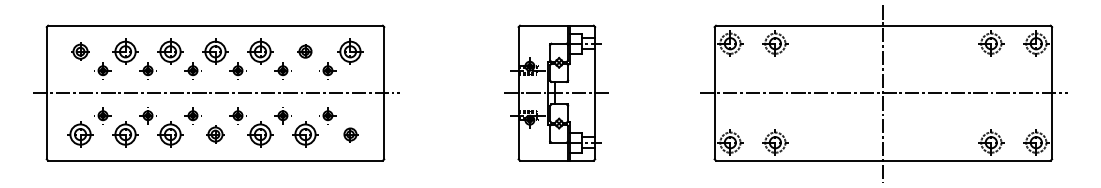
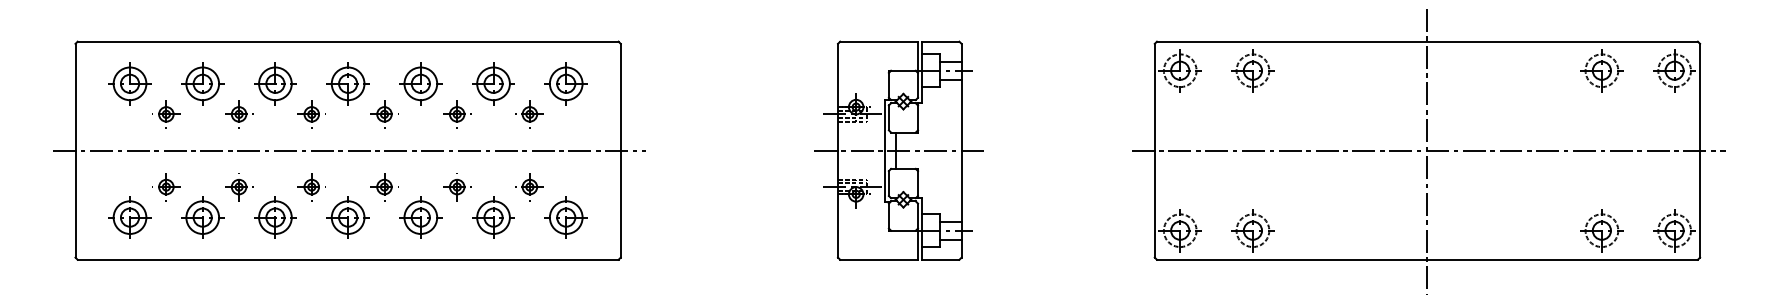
part: (80, 51) -> (129, 83), size x1.43
part: (305, 51) -> (493, 83), size x1.67
part: (215, 134) -> (348, 217), size x1.43
part: (350, 134) -> (566, 217), size x1.67

